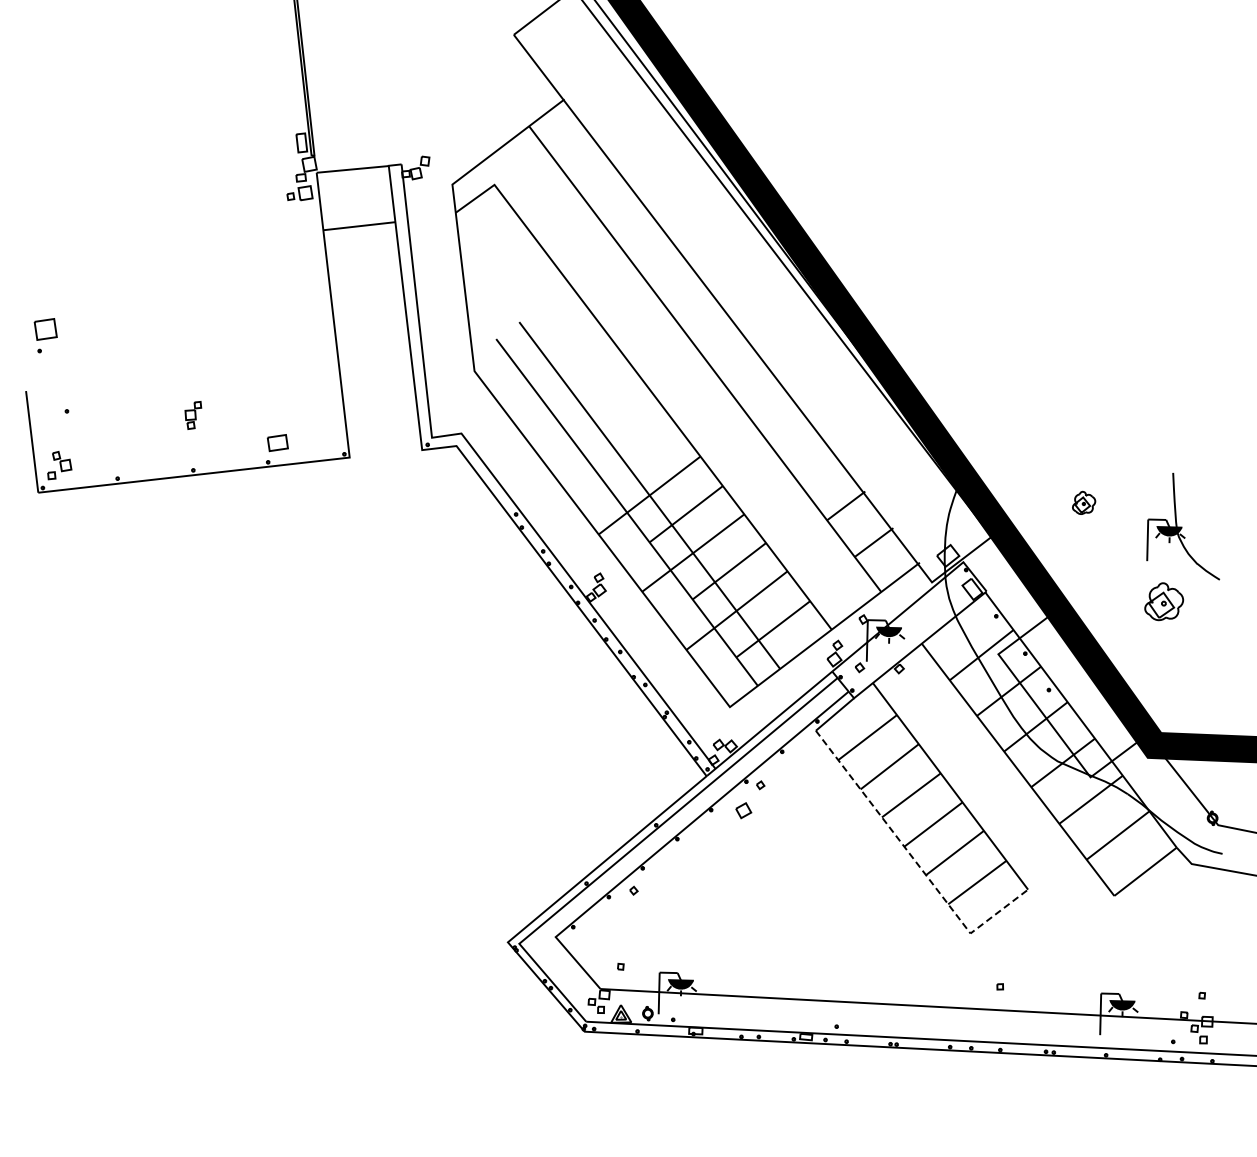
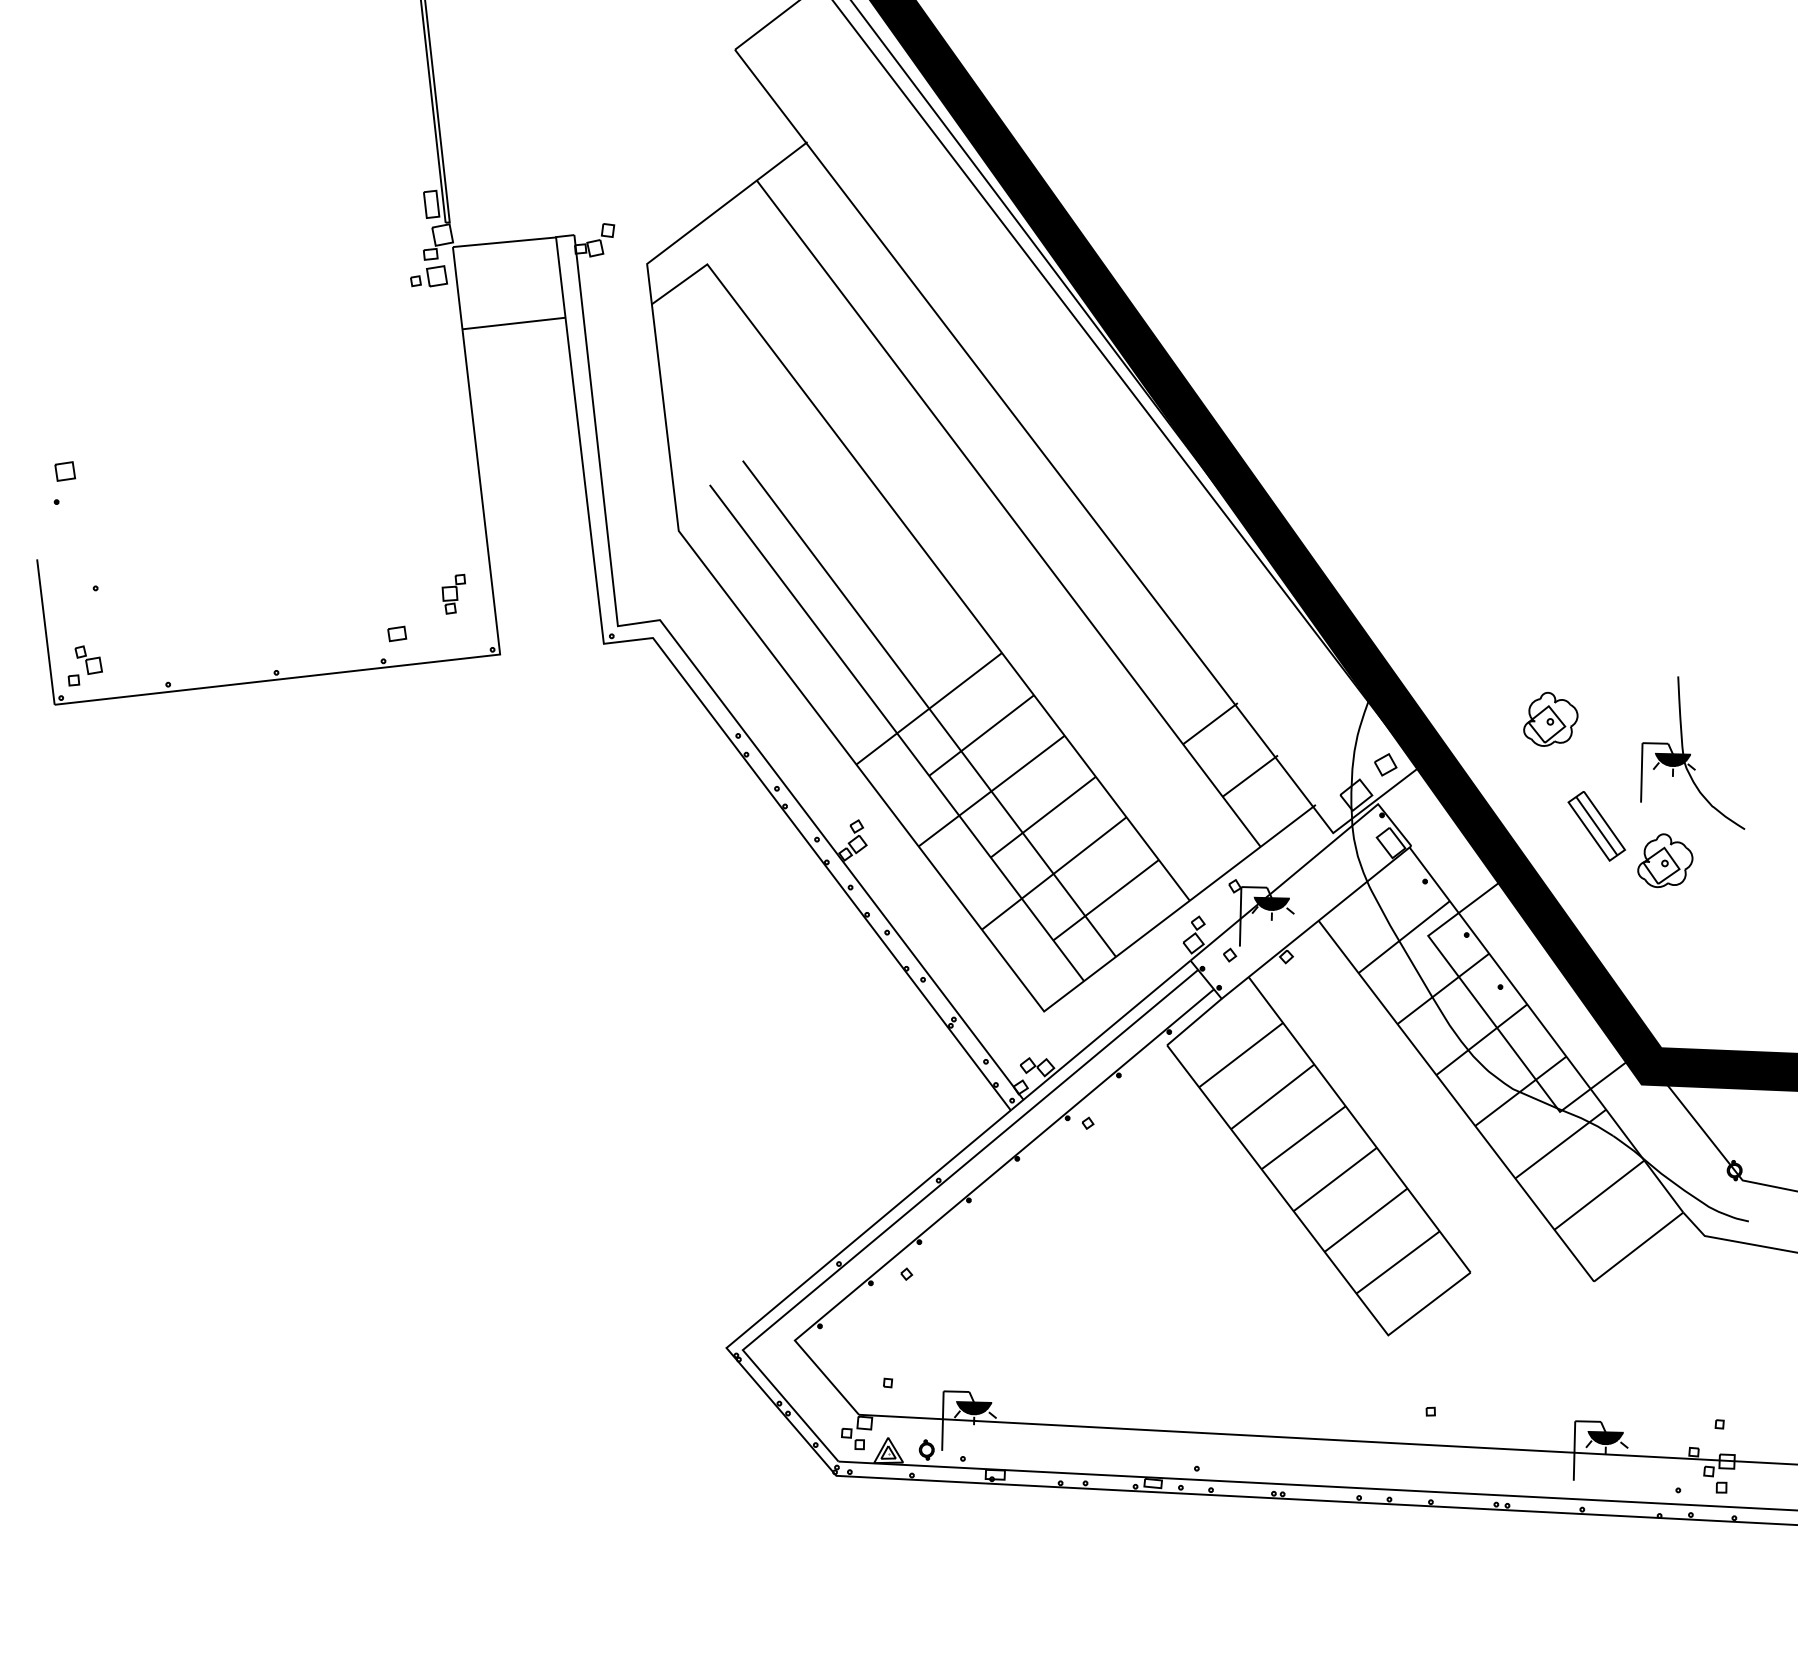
part: (45, 329) -> (64, 471), size x0.62
part: (193, 415) -> (454, 594), moved
part: (277, 443) -> (396, 634), size x0.62
part: (1083, 502) -> (1549, 718), size x1.67
part: (1116, 577) -> (1597, 826), added
part: (743, 810) -> (1385, 764), moved
line: (915, 861) -> (1309, 1232), dashed -> solid

